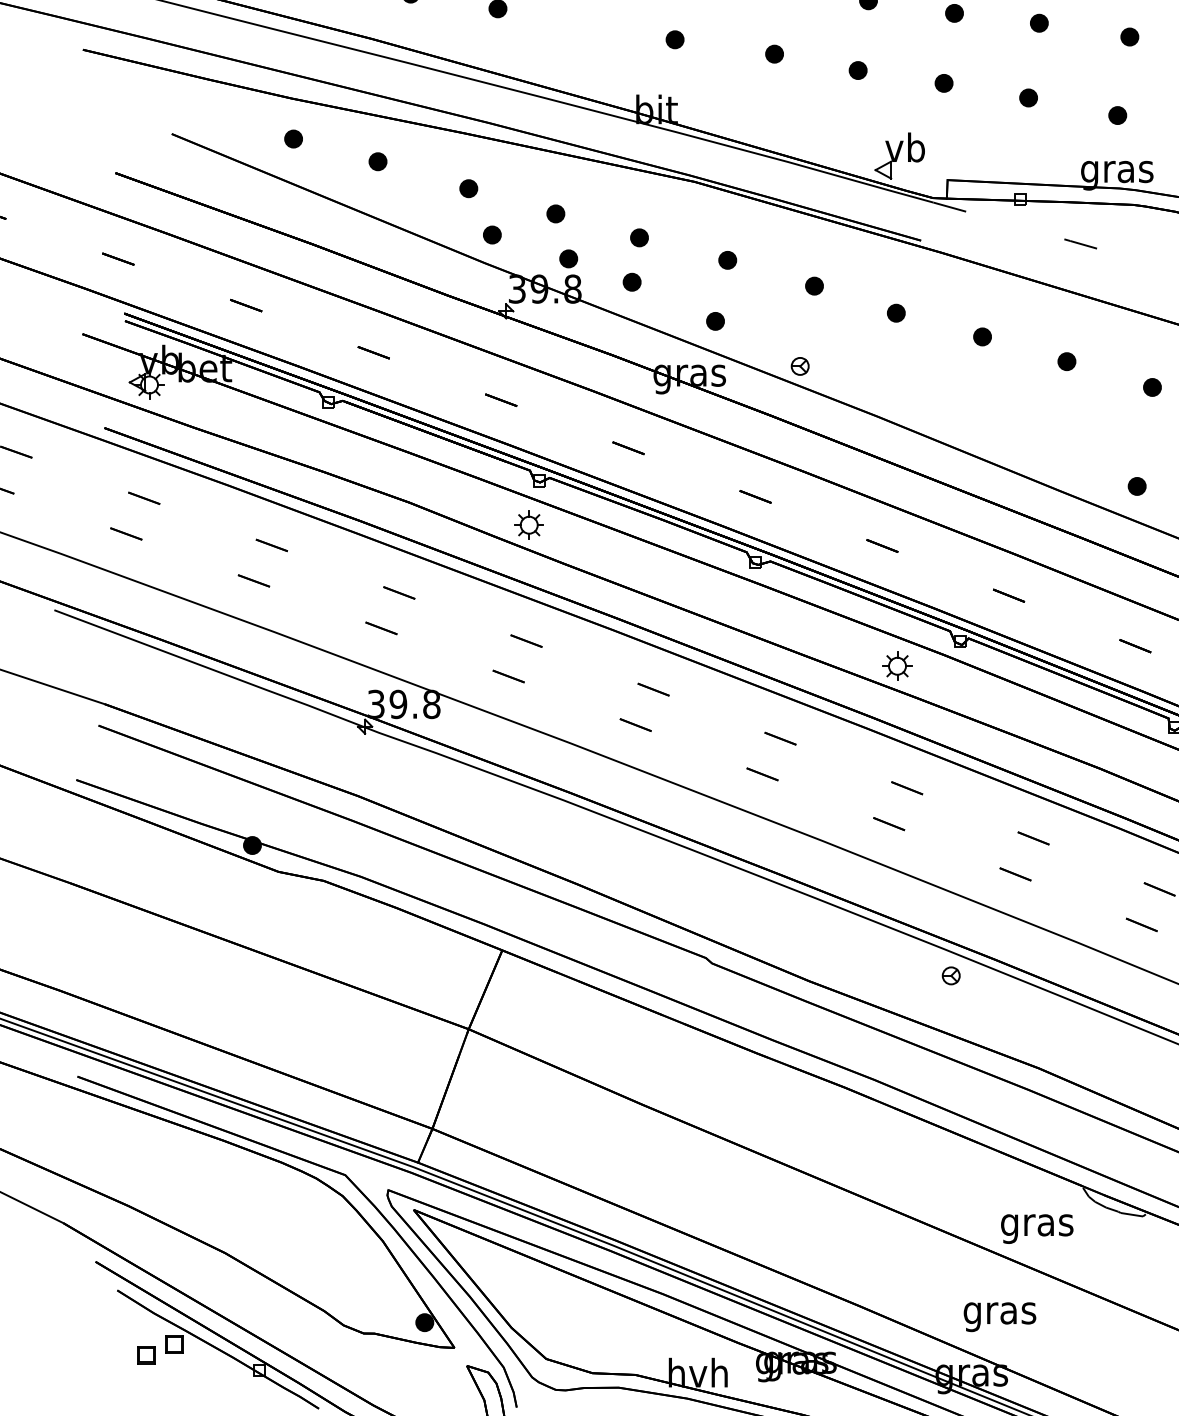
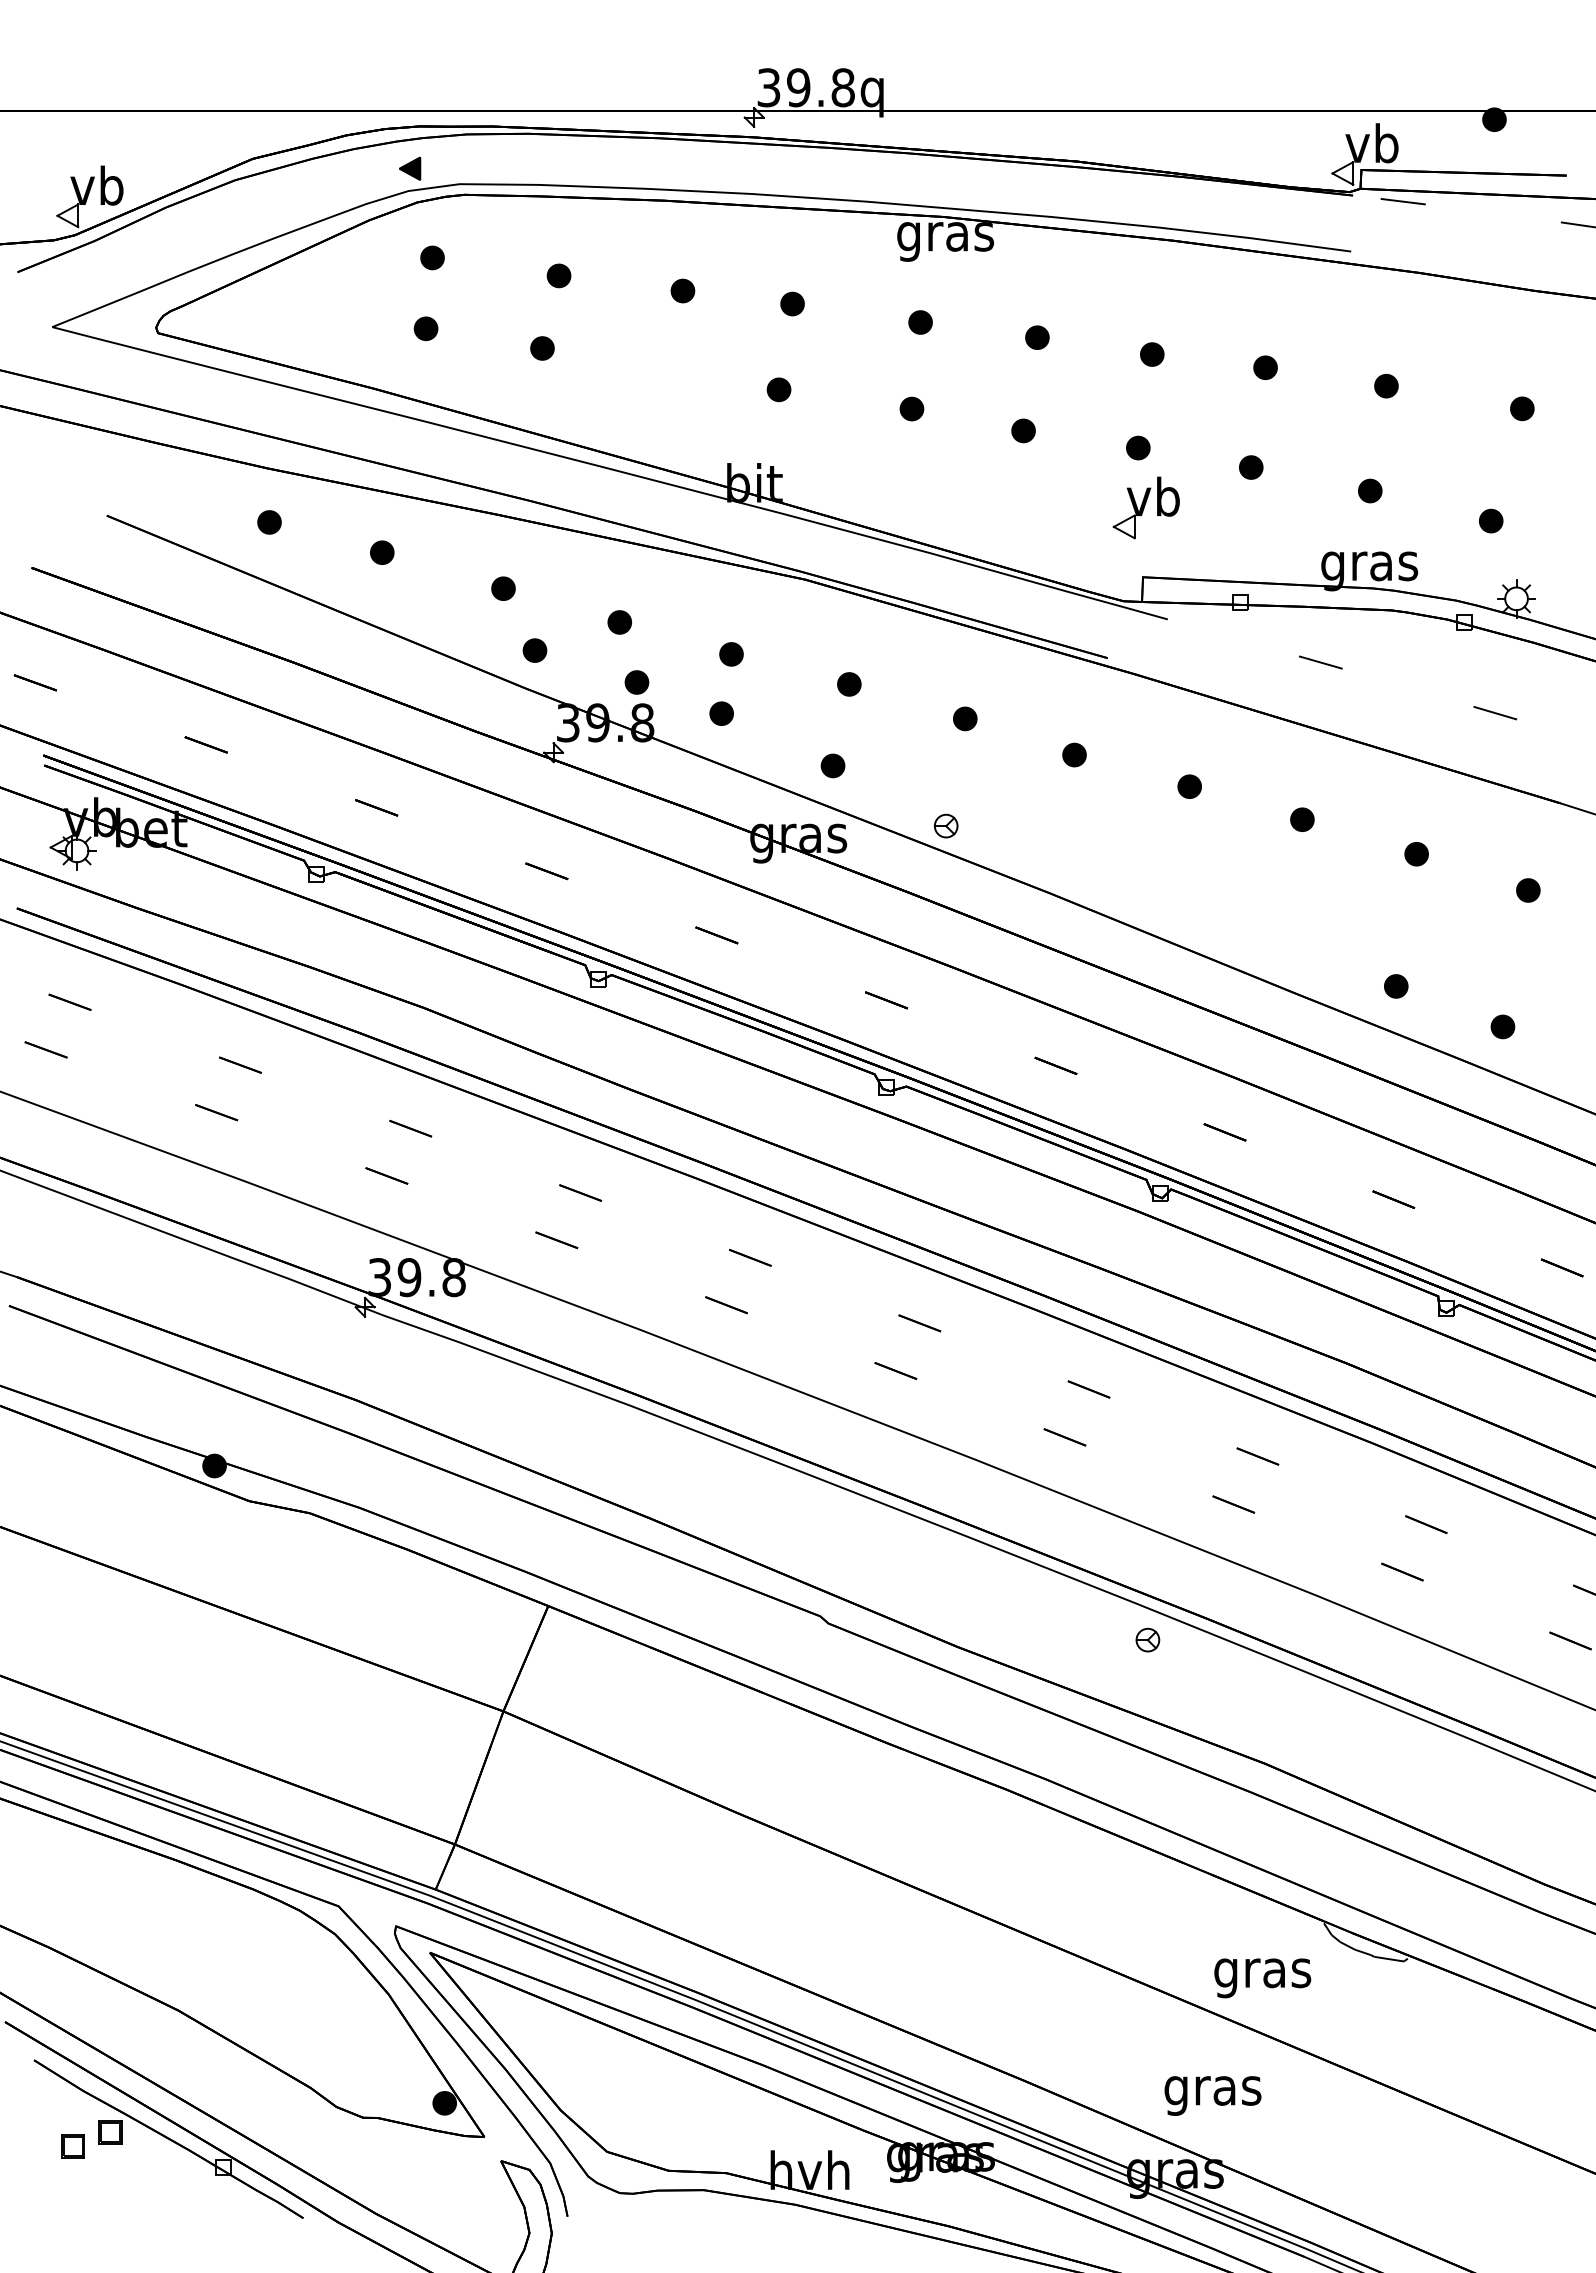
part: (899, 155) -> (1145, 507), moved
part: (528, 524) -> (583, 1037), removed
part: (897, 666) -> (1075, 1226), removed

